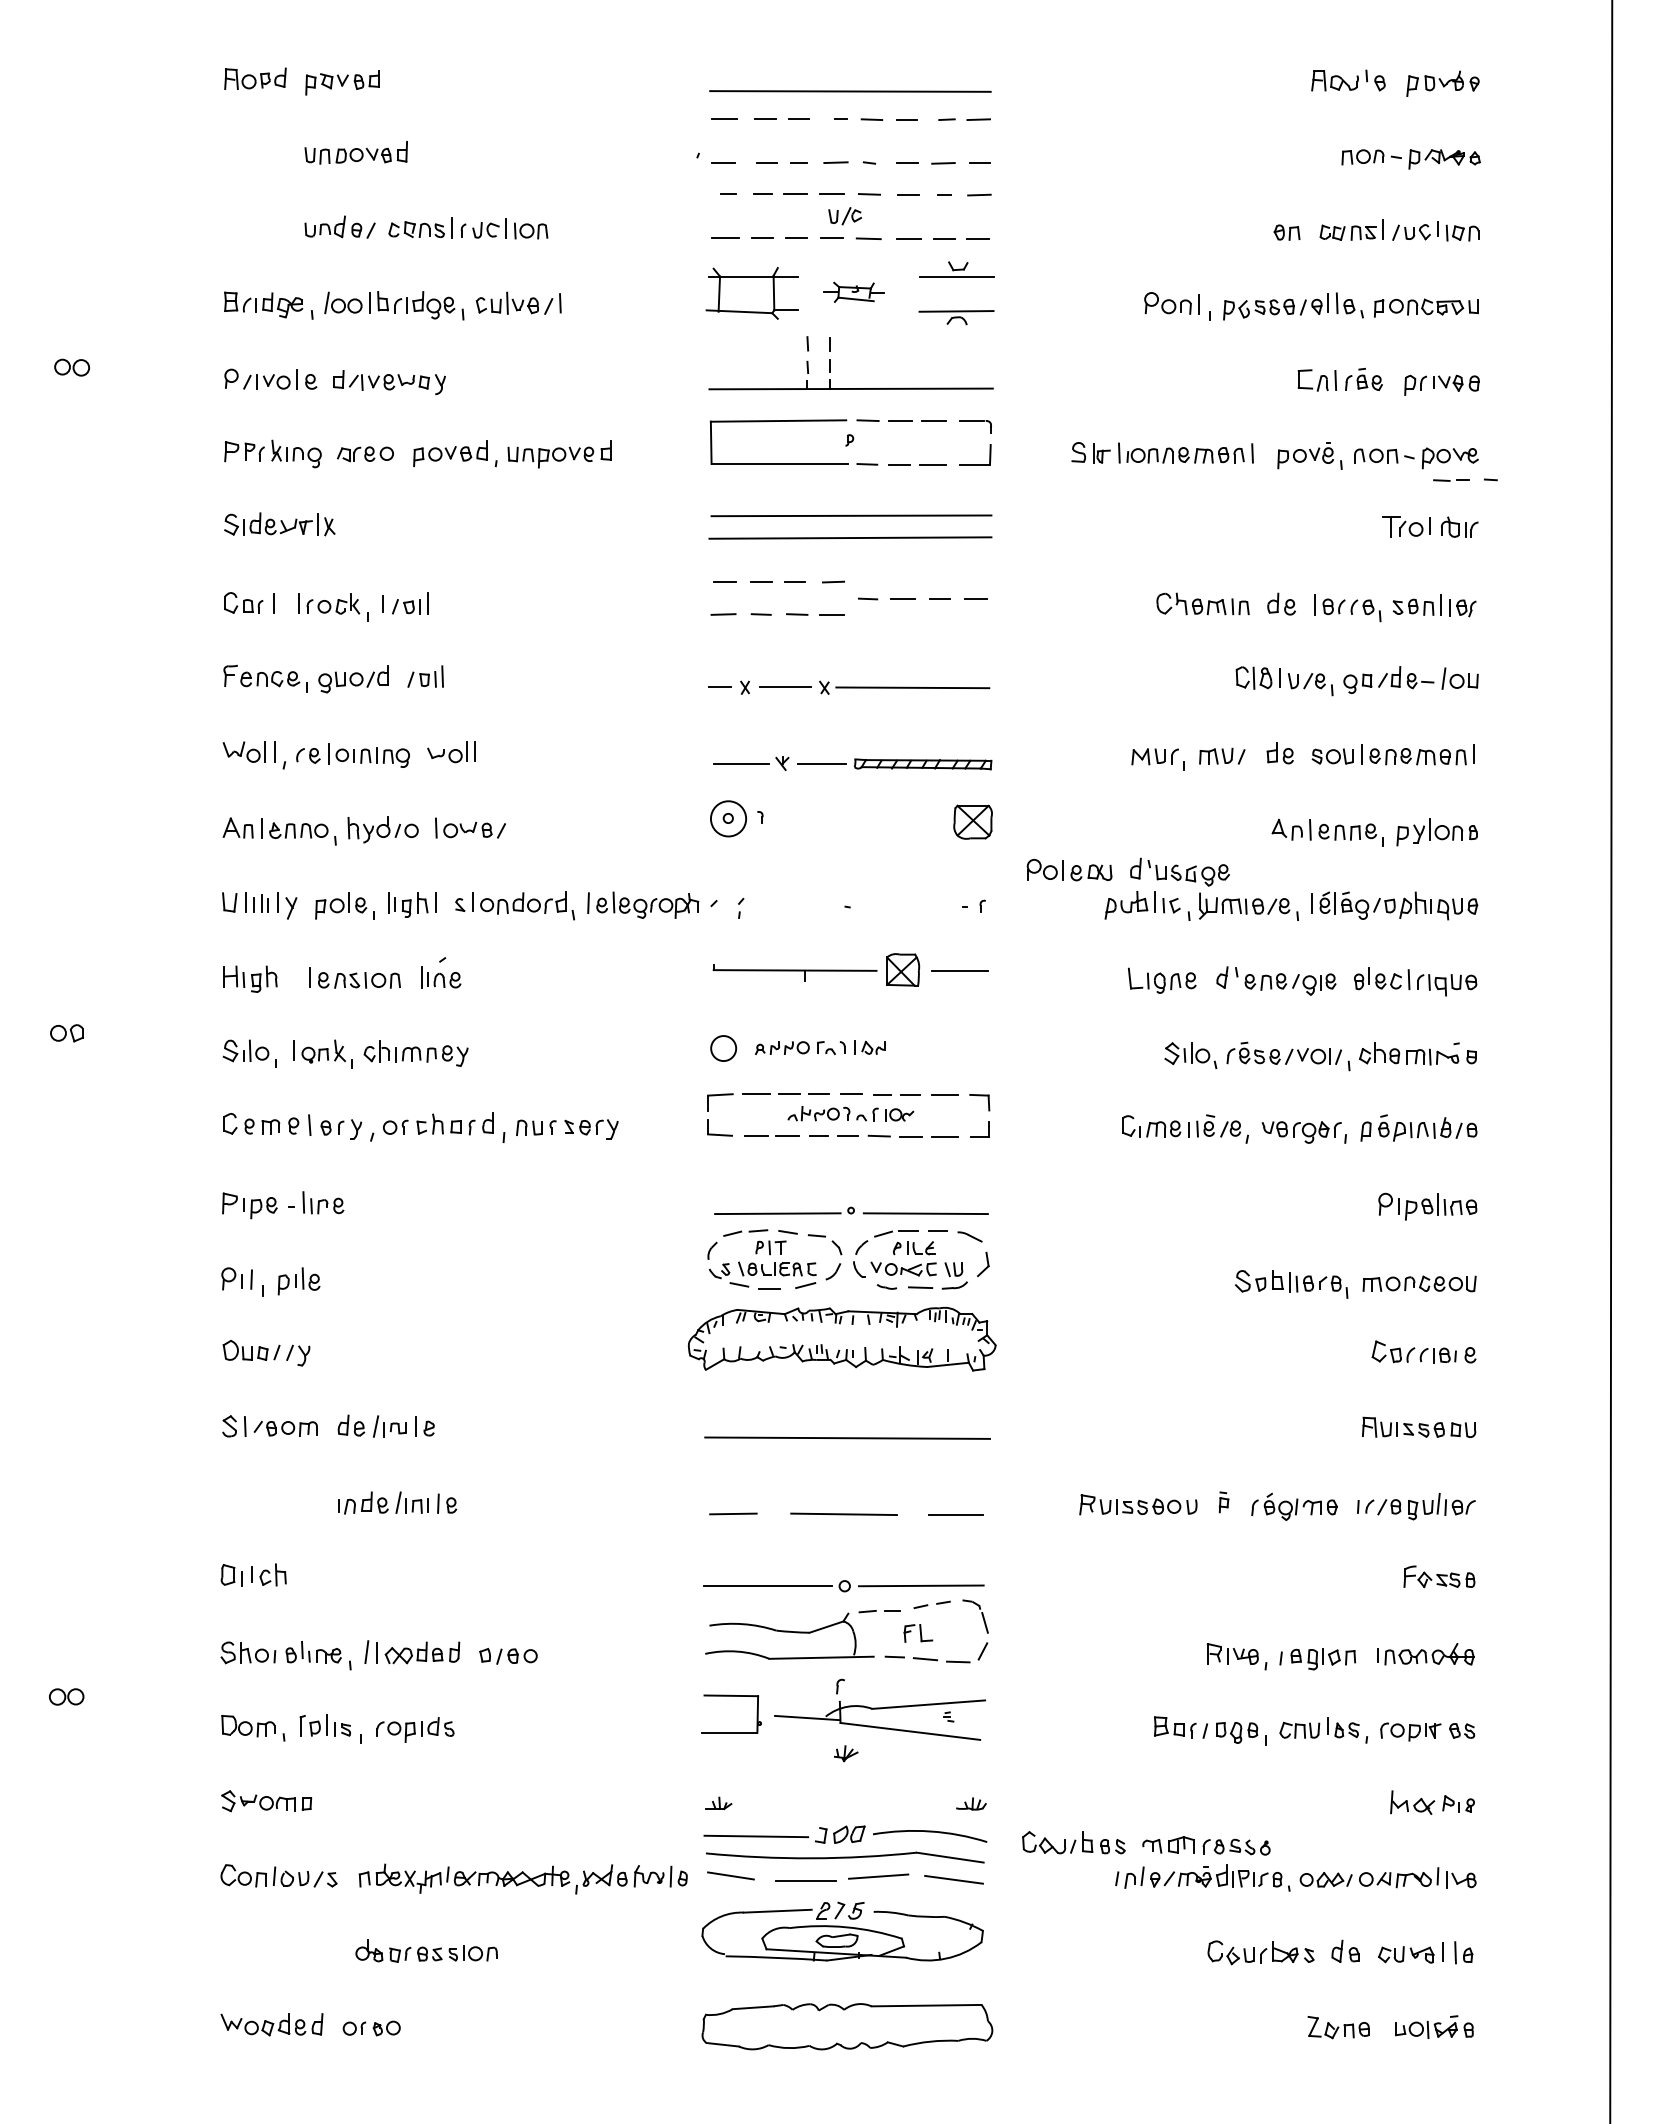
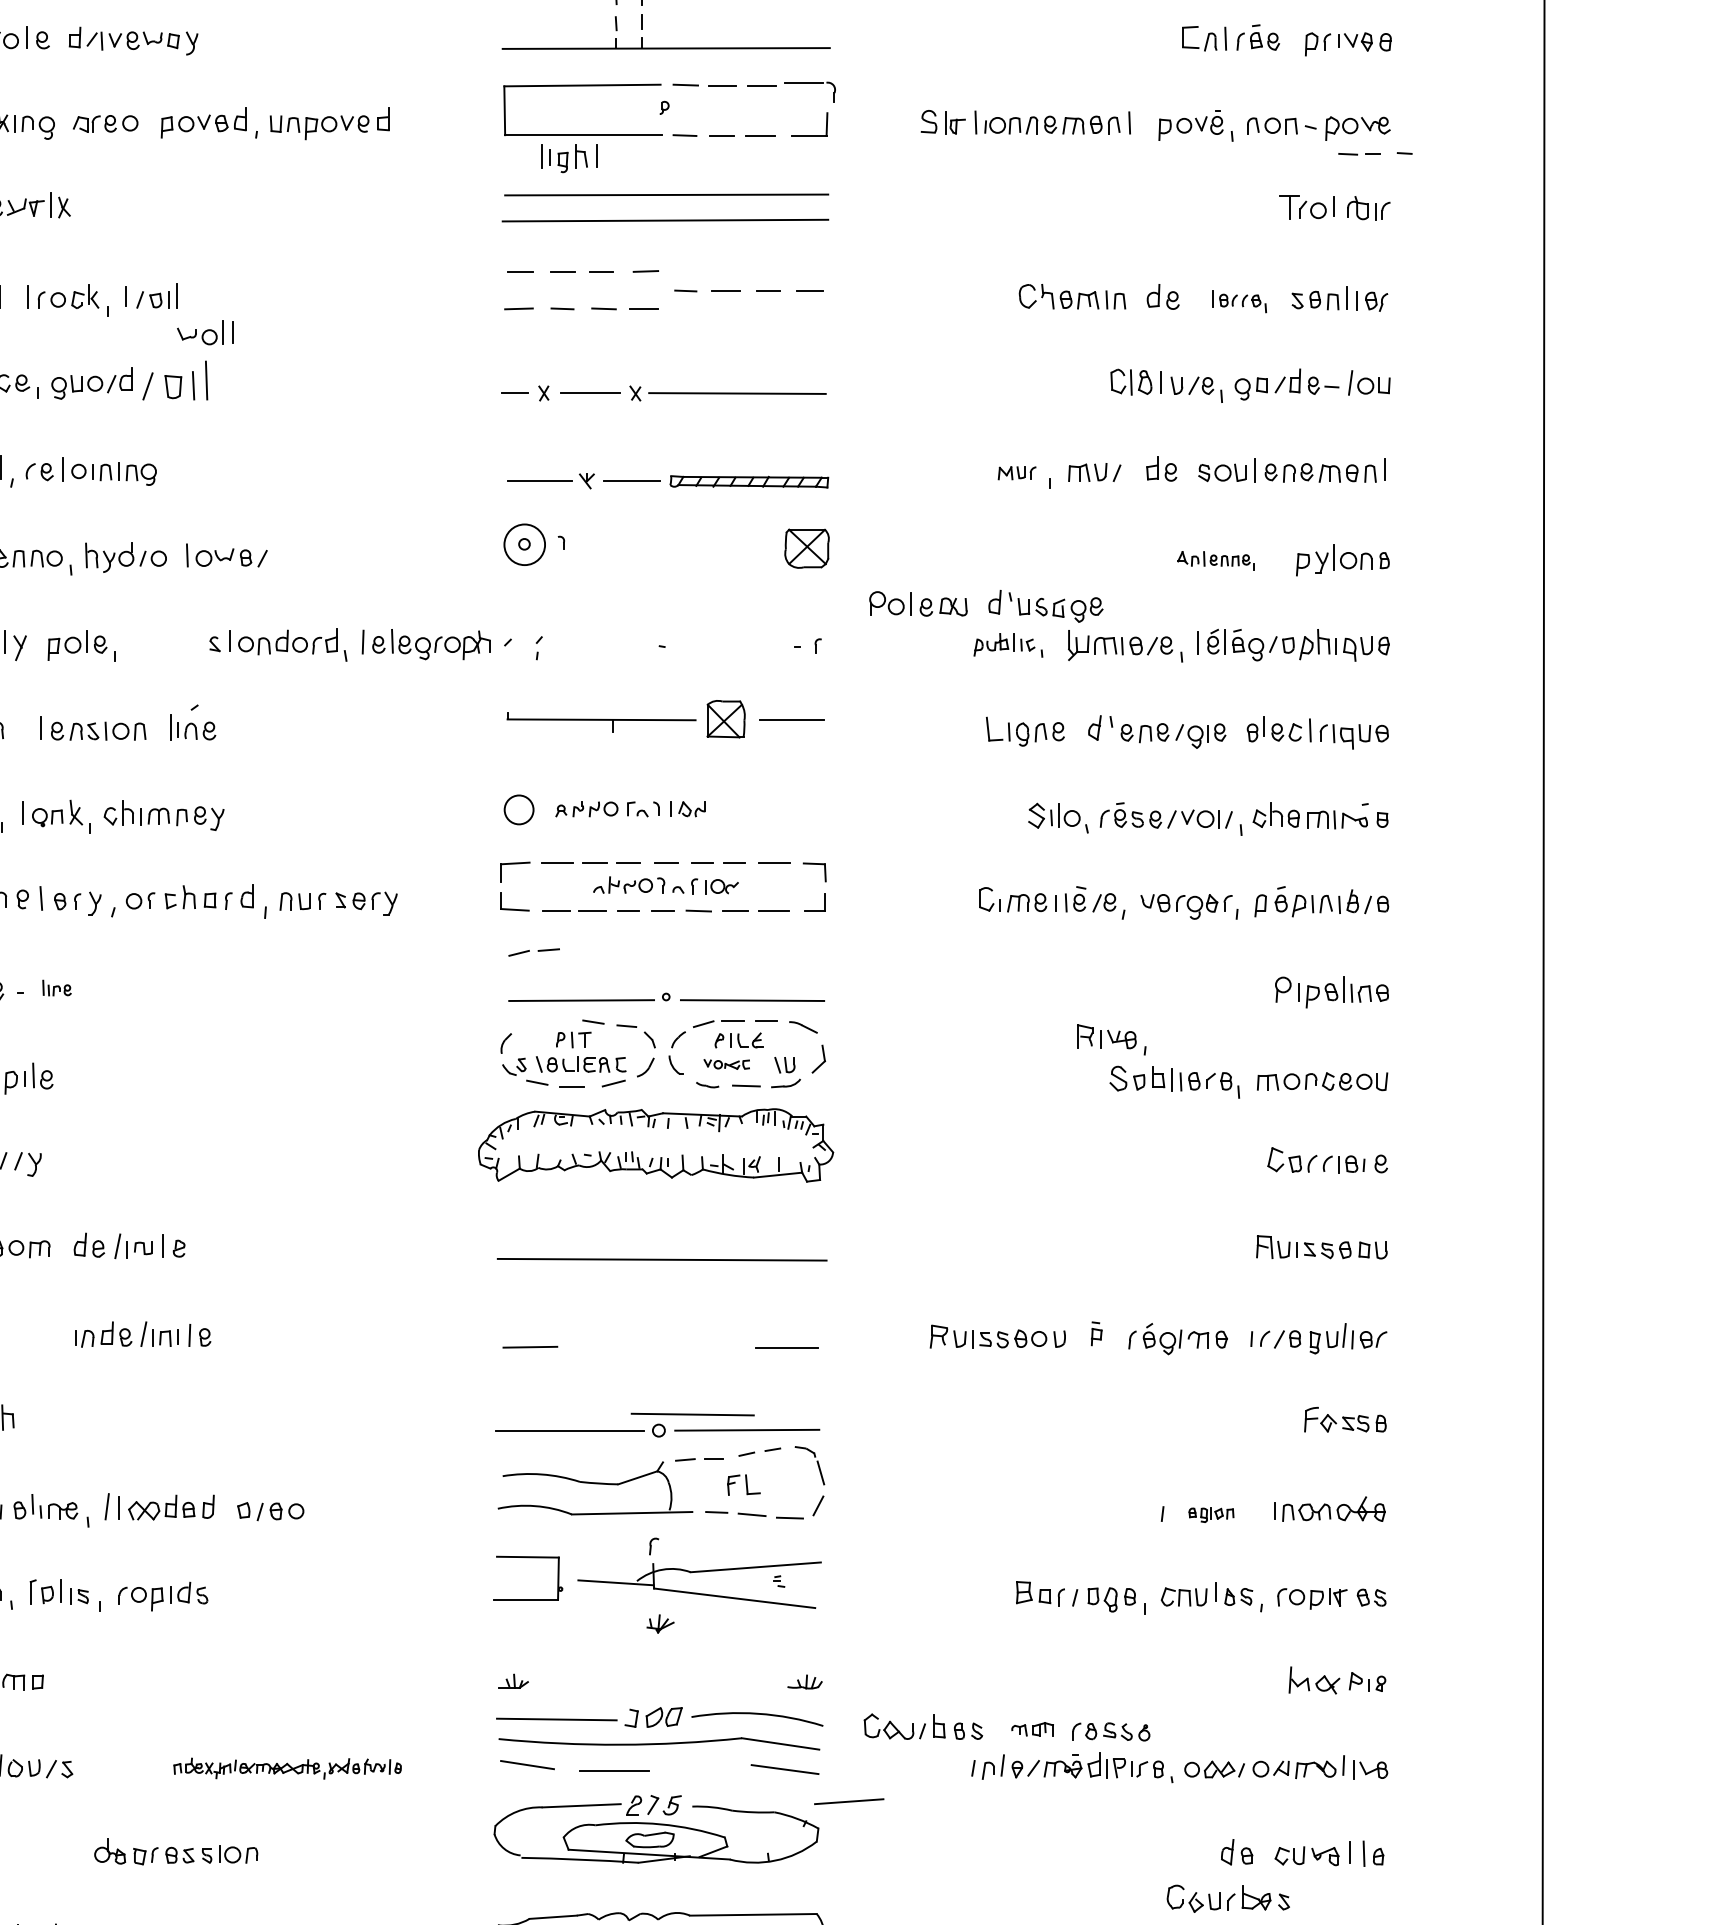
part: (975, 426) -> (809, 91), size x1.4
part: (1347, 608) -> (1239, 301), size x0.7
part: (425, 676) -> (174, 380), size x1.6
part: (451, 752) -> (204, 333), moved
part: (1154, 756) -> (1016, 472), size x0.7
part: (1327, 832) -> (1216, 560), size x0.6
part: (412, 904) -> (569, 157), moved
part: (1147, 905) -> (1008, 644), size x0.7
part: (323, 1202) -> (57, 987), size x0.6
part: (745, 1232) -> (533, 951), moved
part: (903, 1268) -> (726, 1063), size x0.6
line: (843, 1513) -> (692, 1413), moved
part: (1236, 1656) -> (1111, 1039), moved
part: (1323, 1659) -> (1211, 1515), size x0.6
part: (1168, 1844) -> (1032, 1728), size x0.7
line: (878, 1876) -> (849, 1801), moved
part: (522, 1878) -> (286, 1768), size x0.6
part: (1260, 1952) -> (1227, 1898), moved

